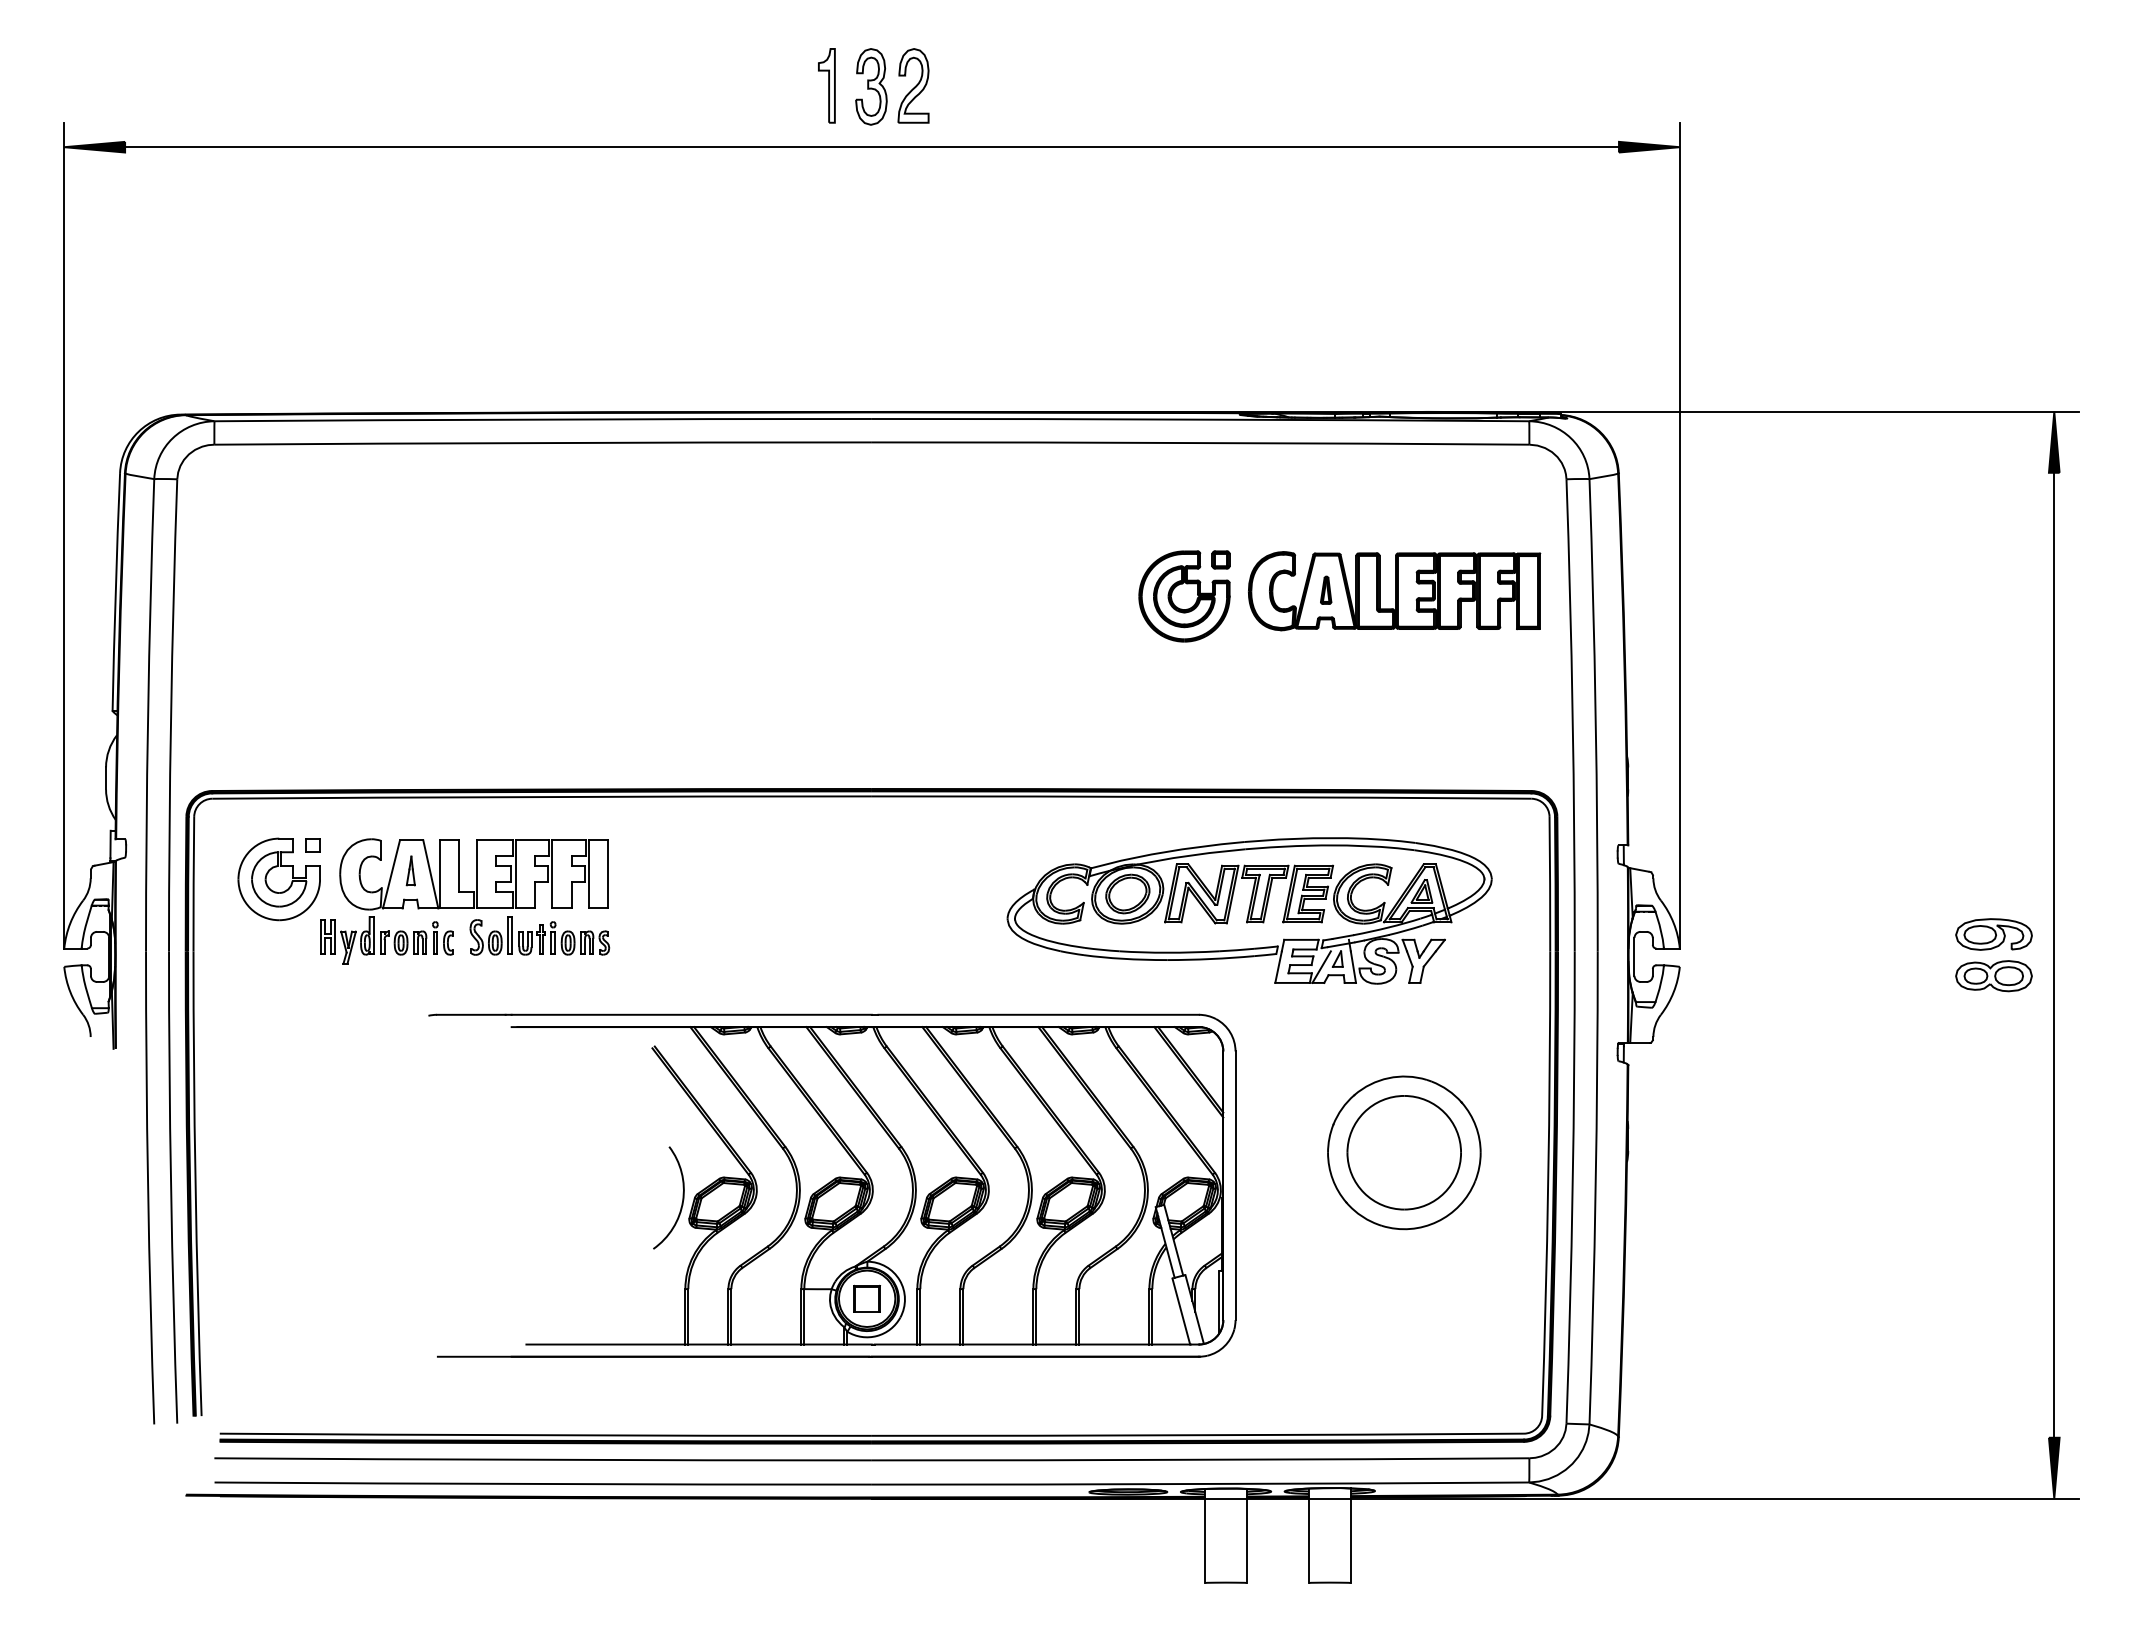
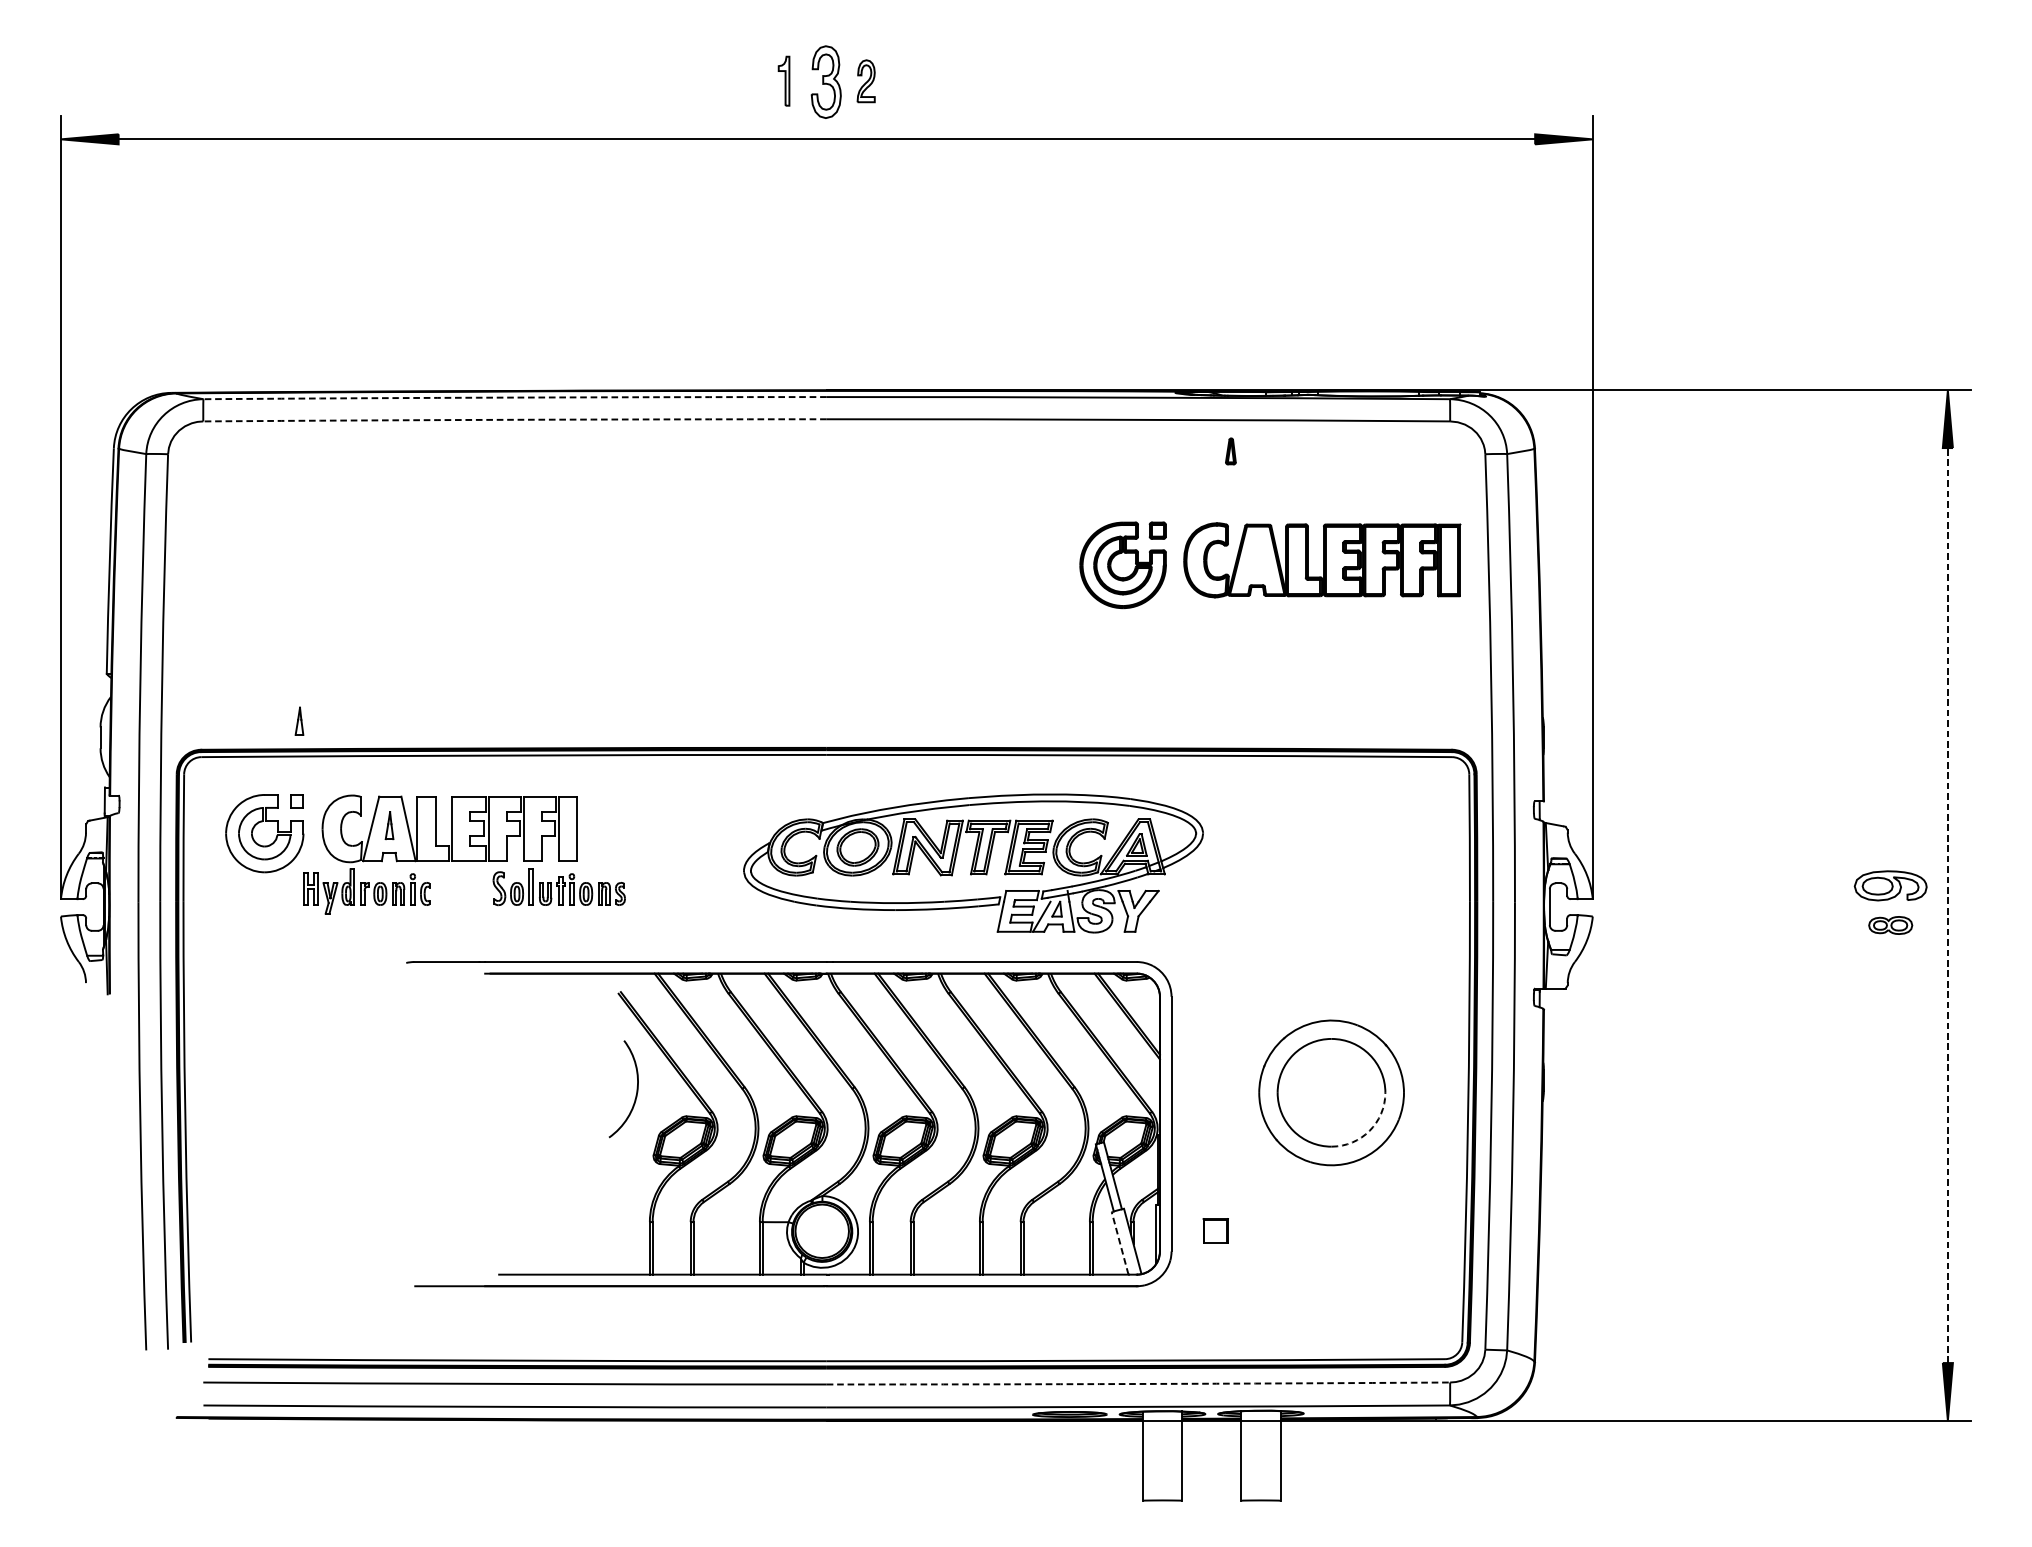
part: (826, 85) -> (783, 80), size x0.7
part: (913, 85) -> (866, 80), size x0.6
arc: (543, 419) -> (515, 397), solid -> dashed
arc: (543, 442) -> (515, 419), solid -> dashed
part: (1326, 589) -> (1231, 450), moved
part: (315, 760) -> (299, 720), added
part: (1249, 910) -> (973, 863), moved
part: (539, 935) -> (558, 886), moved
line: (2054, 954) -> (1948, 904), solid -> dashed
part: (1993, 976) -> (1890, 925), size x0.6
arc: (1444, 1192) -> (1369, 1130), solid -> dashed
curve: (681, 1202) -> (635, 1093), moved
part: (866, 1298) -> (1215, 1231), moved
line: (1181, 1311) -> (1120, 1243), solid -> dashed
arc: (1200, 1459) -> (1138, 1383), solid -> dashed

